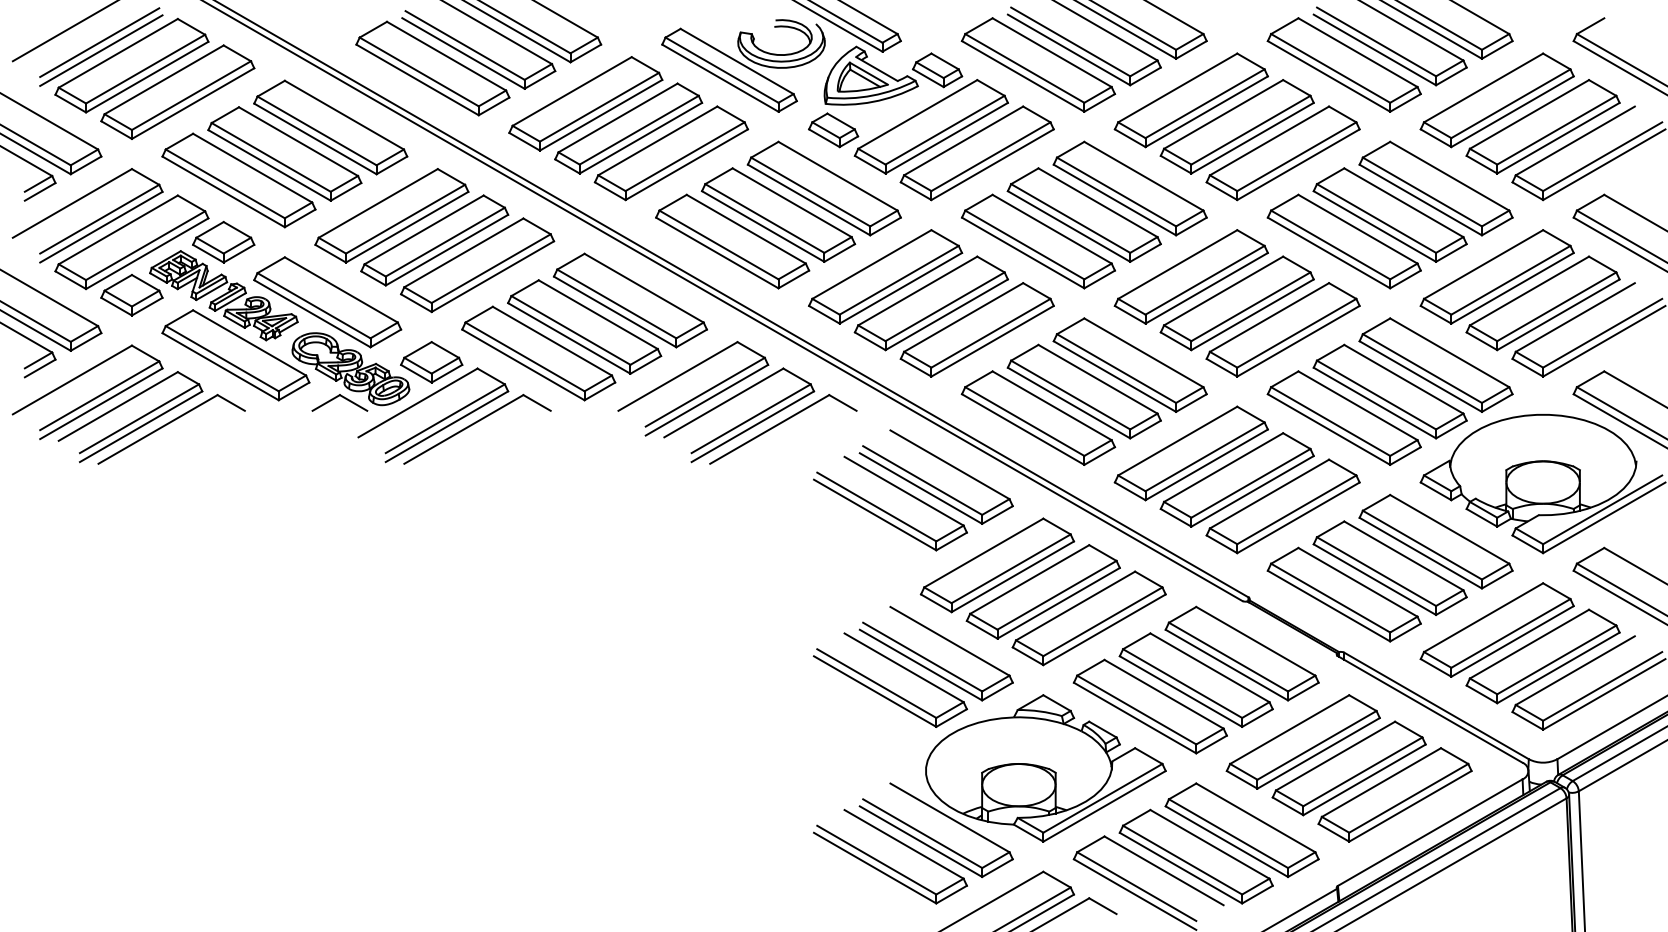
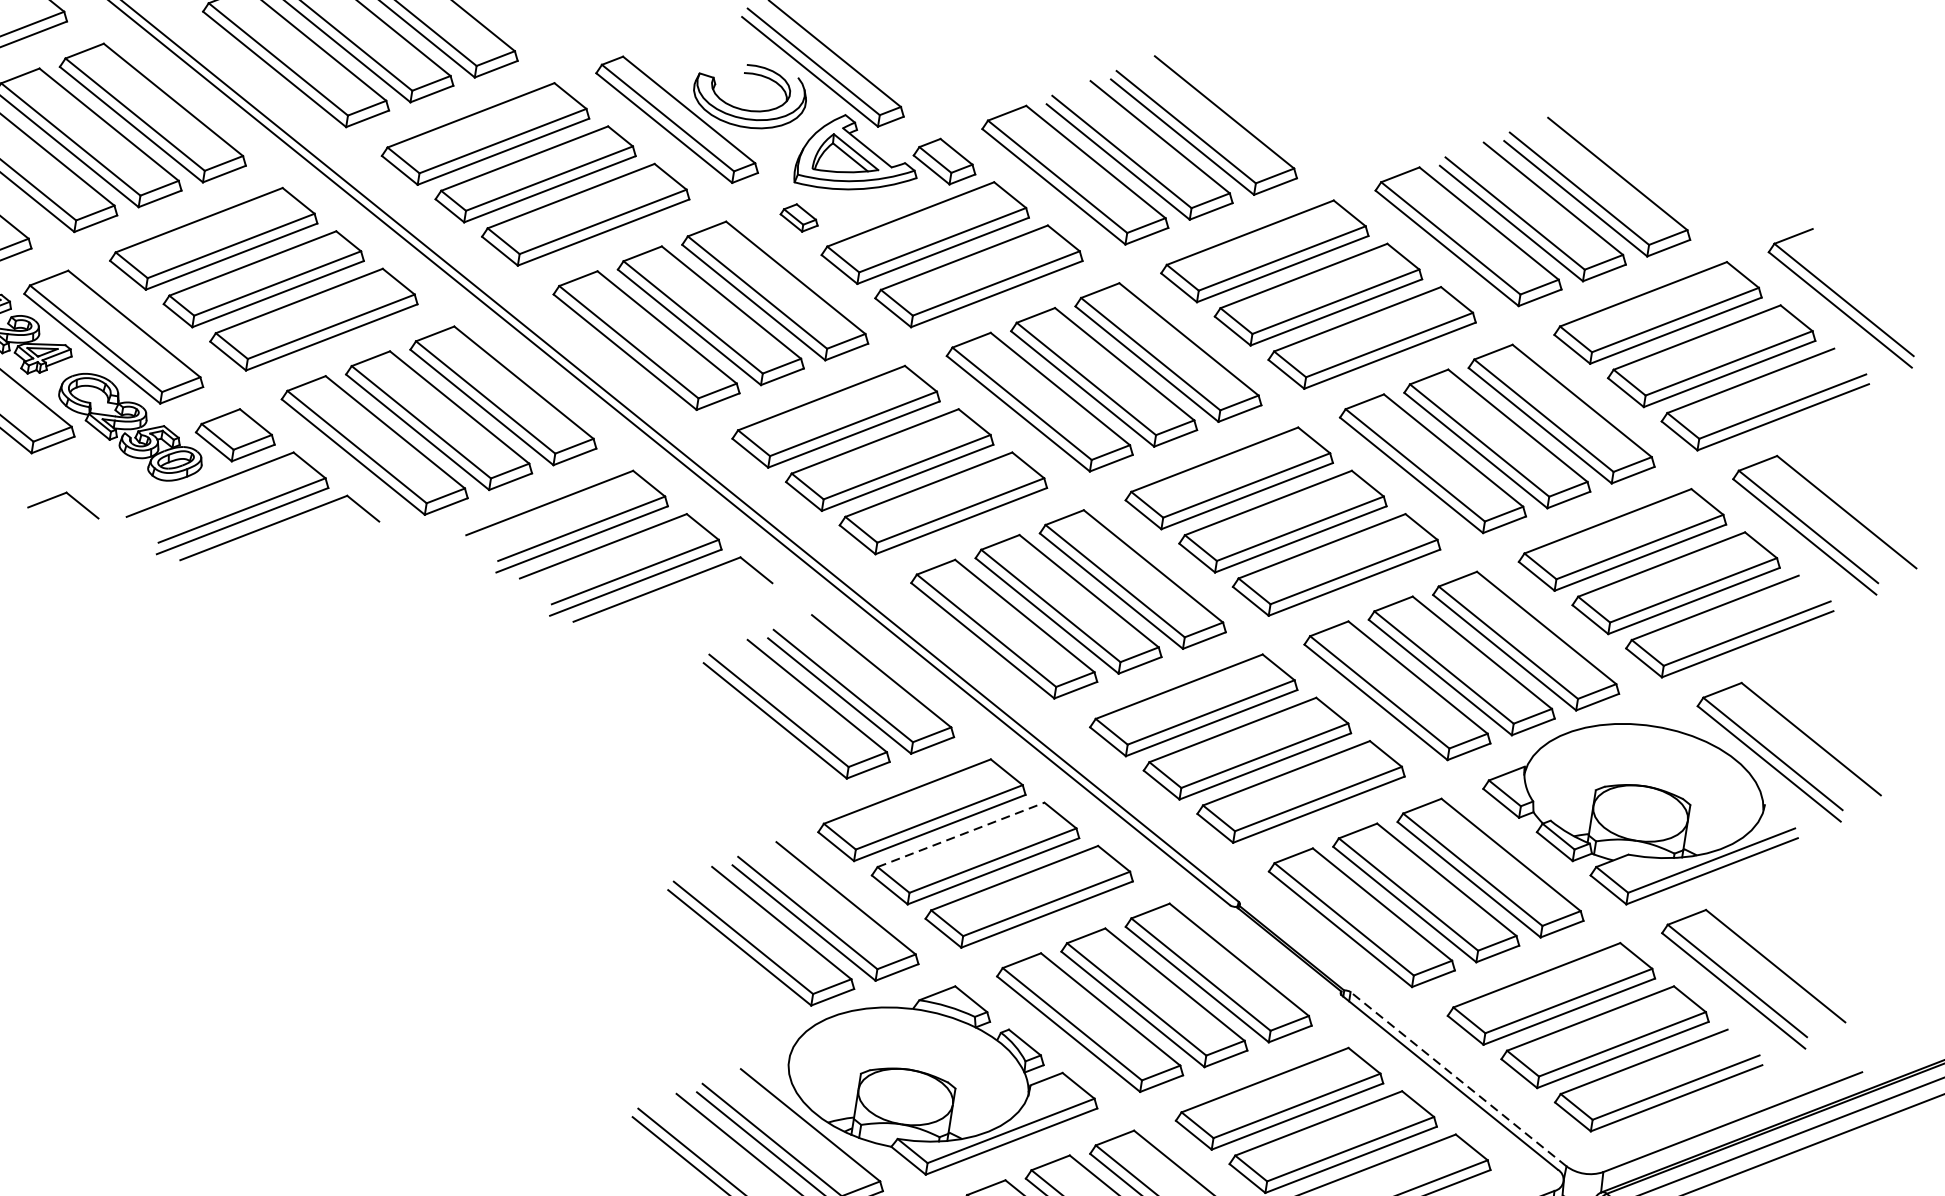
part: (833, 130) -> (799, 218), size x0.6
part: (339, 402) -> (64, 502), moved
line: (1029, 579) -> (960, 834), solid -> dashed
line: (1436, 705) -> (1458, 1078), solid -> dashed

